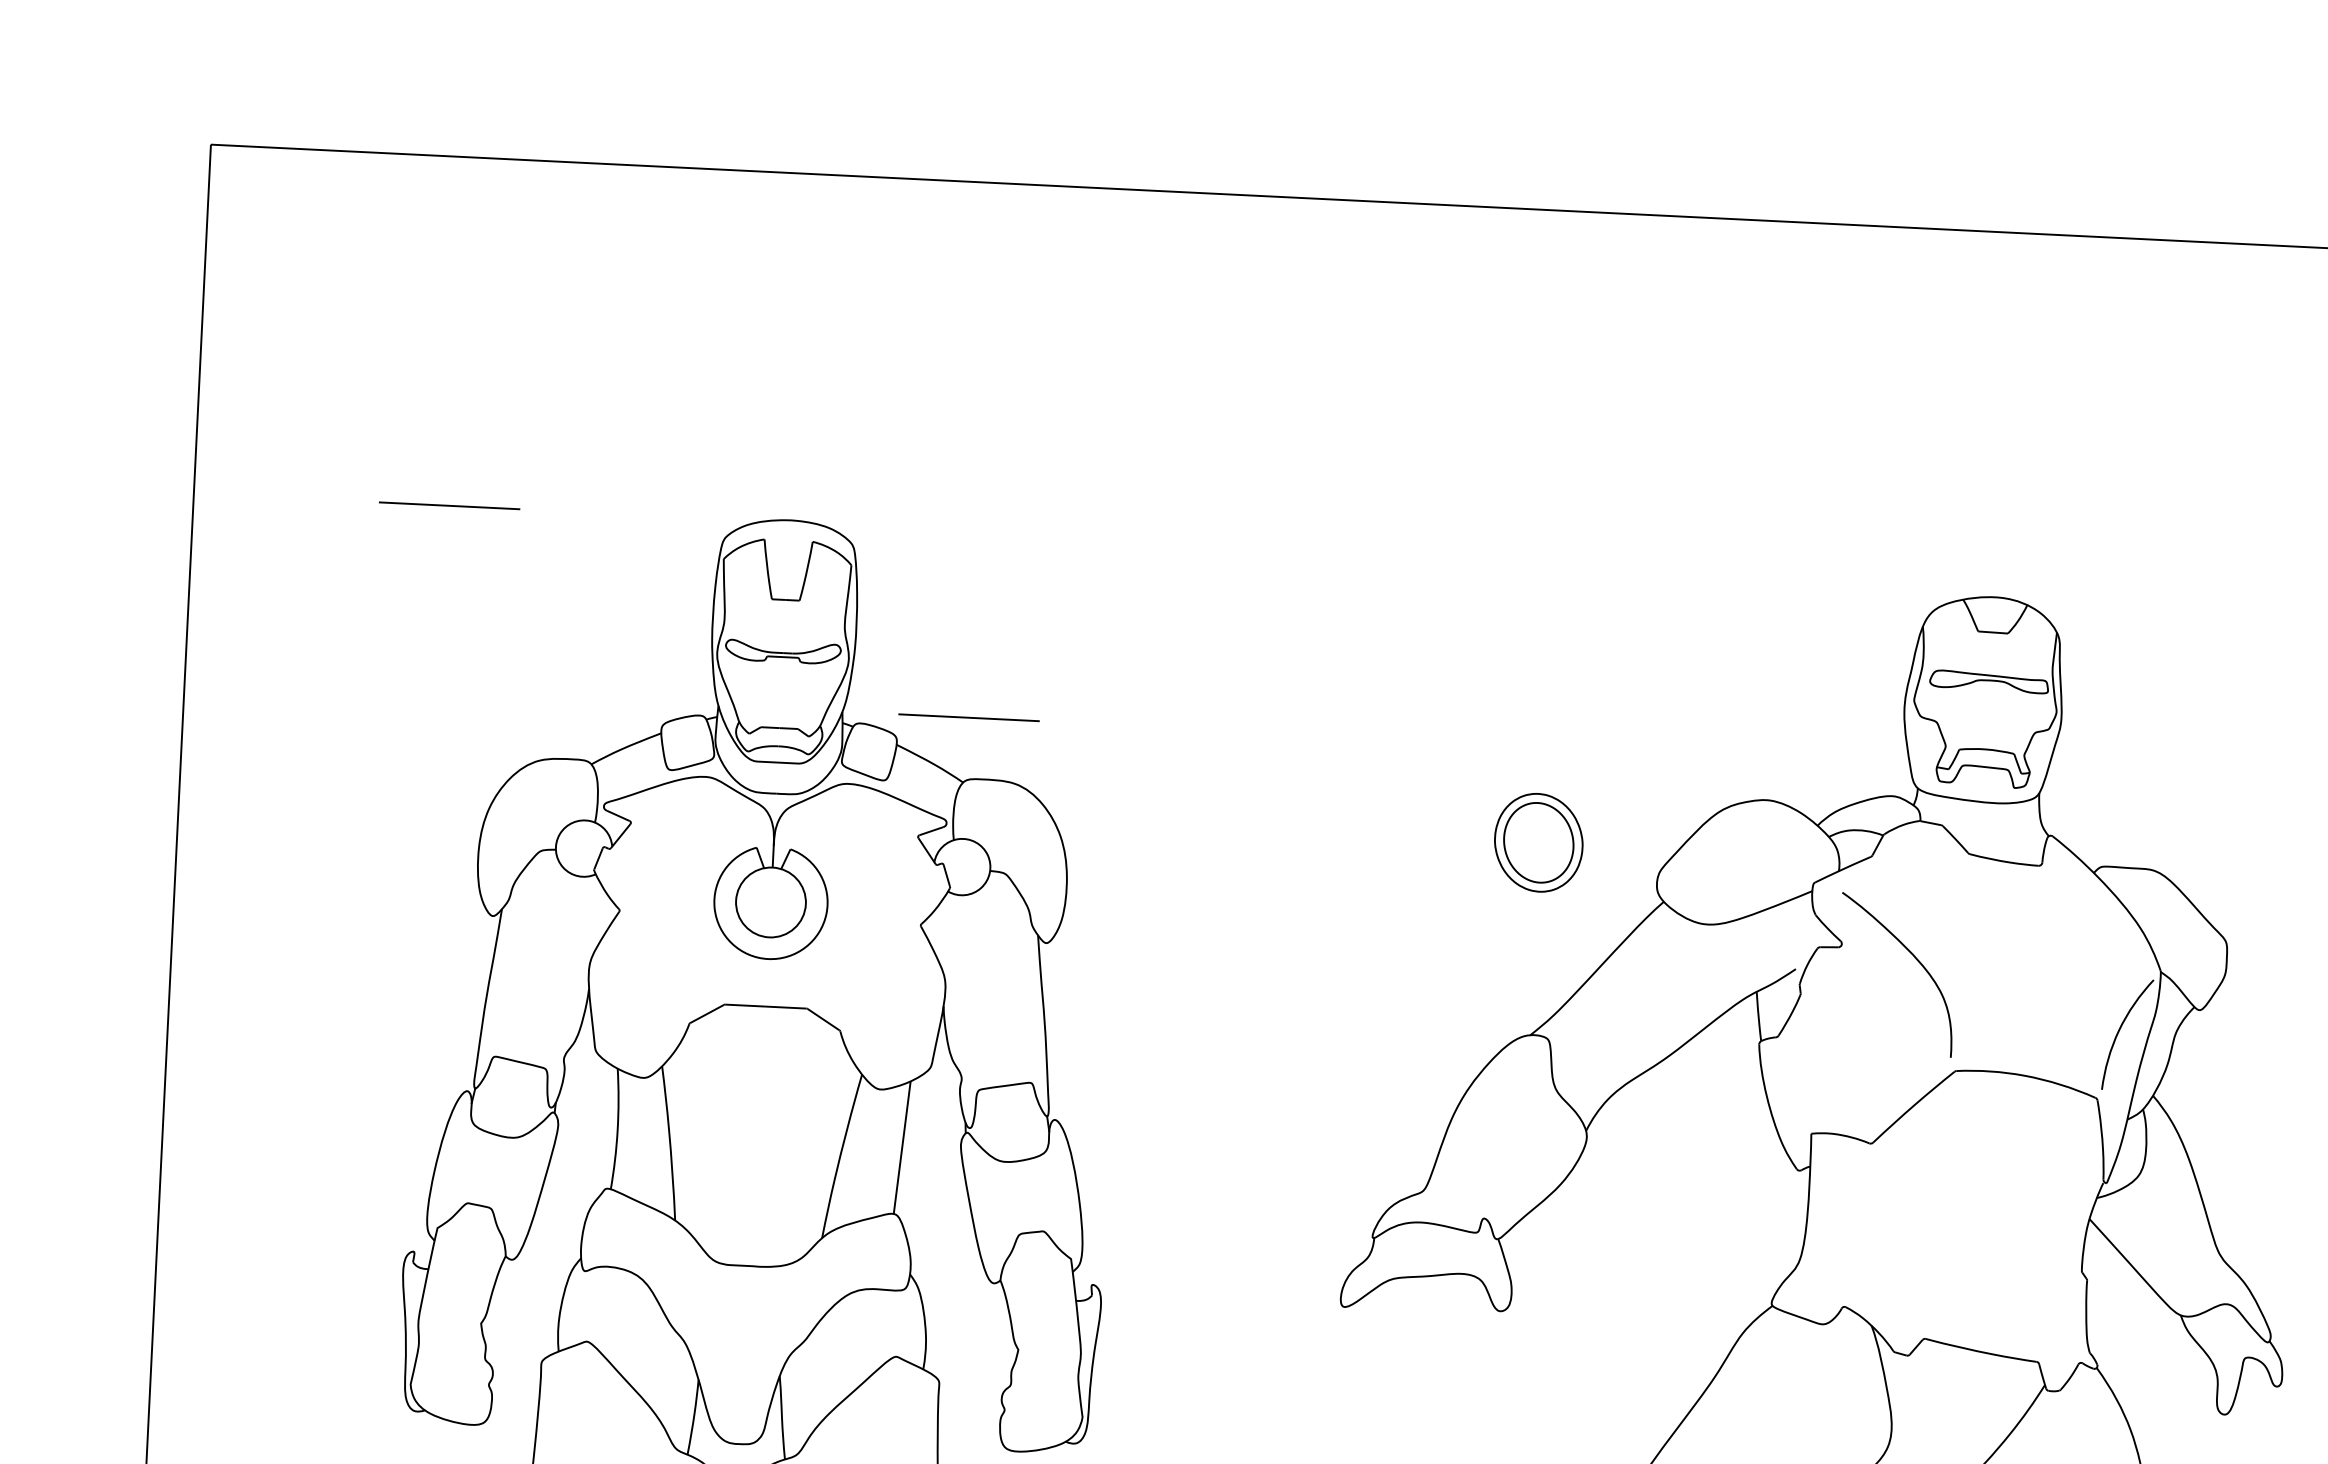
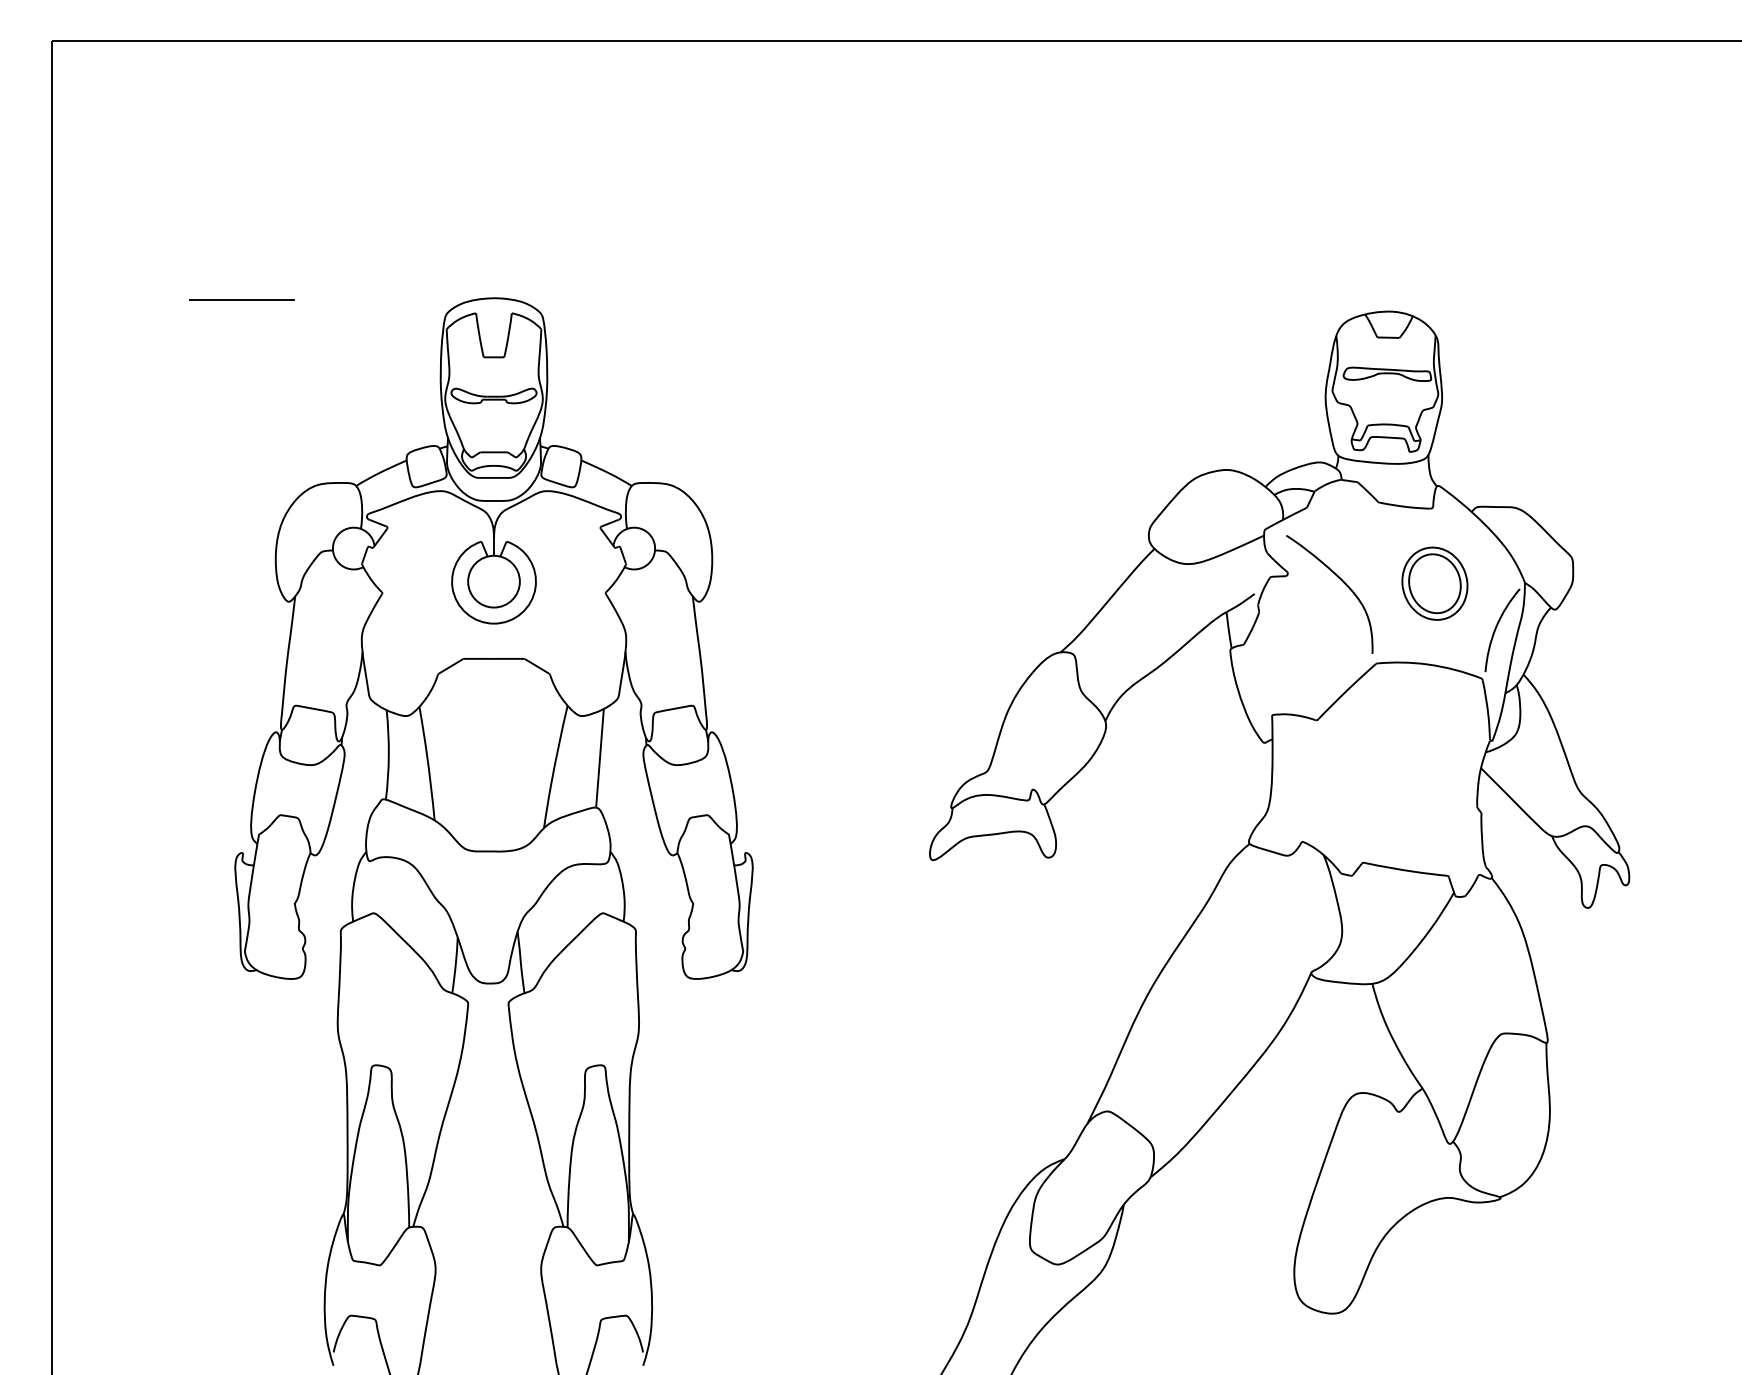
line: (968, 717) -> (633, 437), removed
part: (1538, 842) -> (1434, 583), moved

